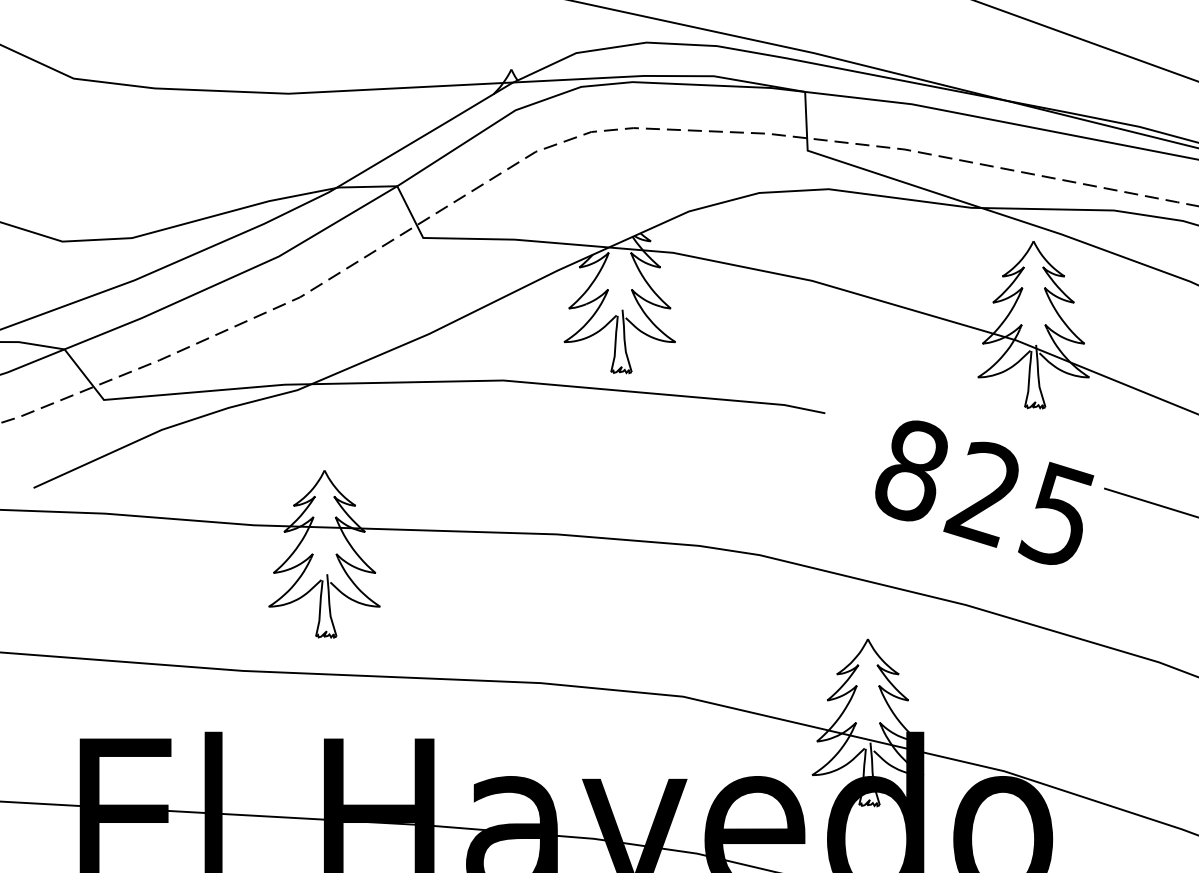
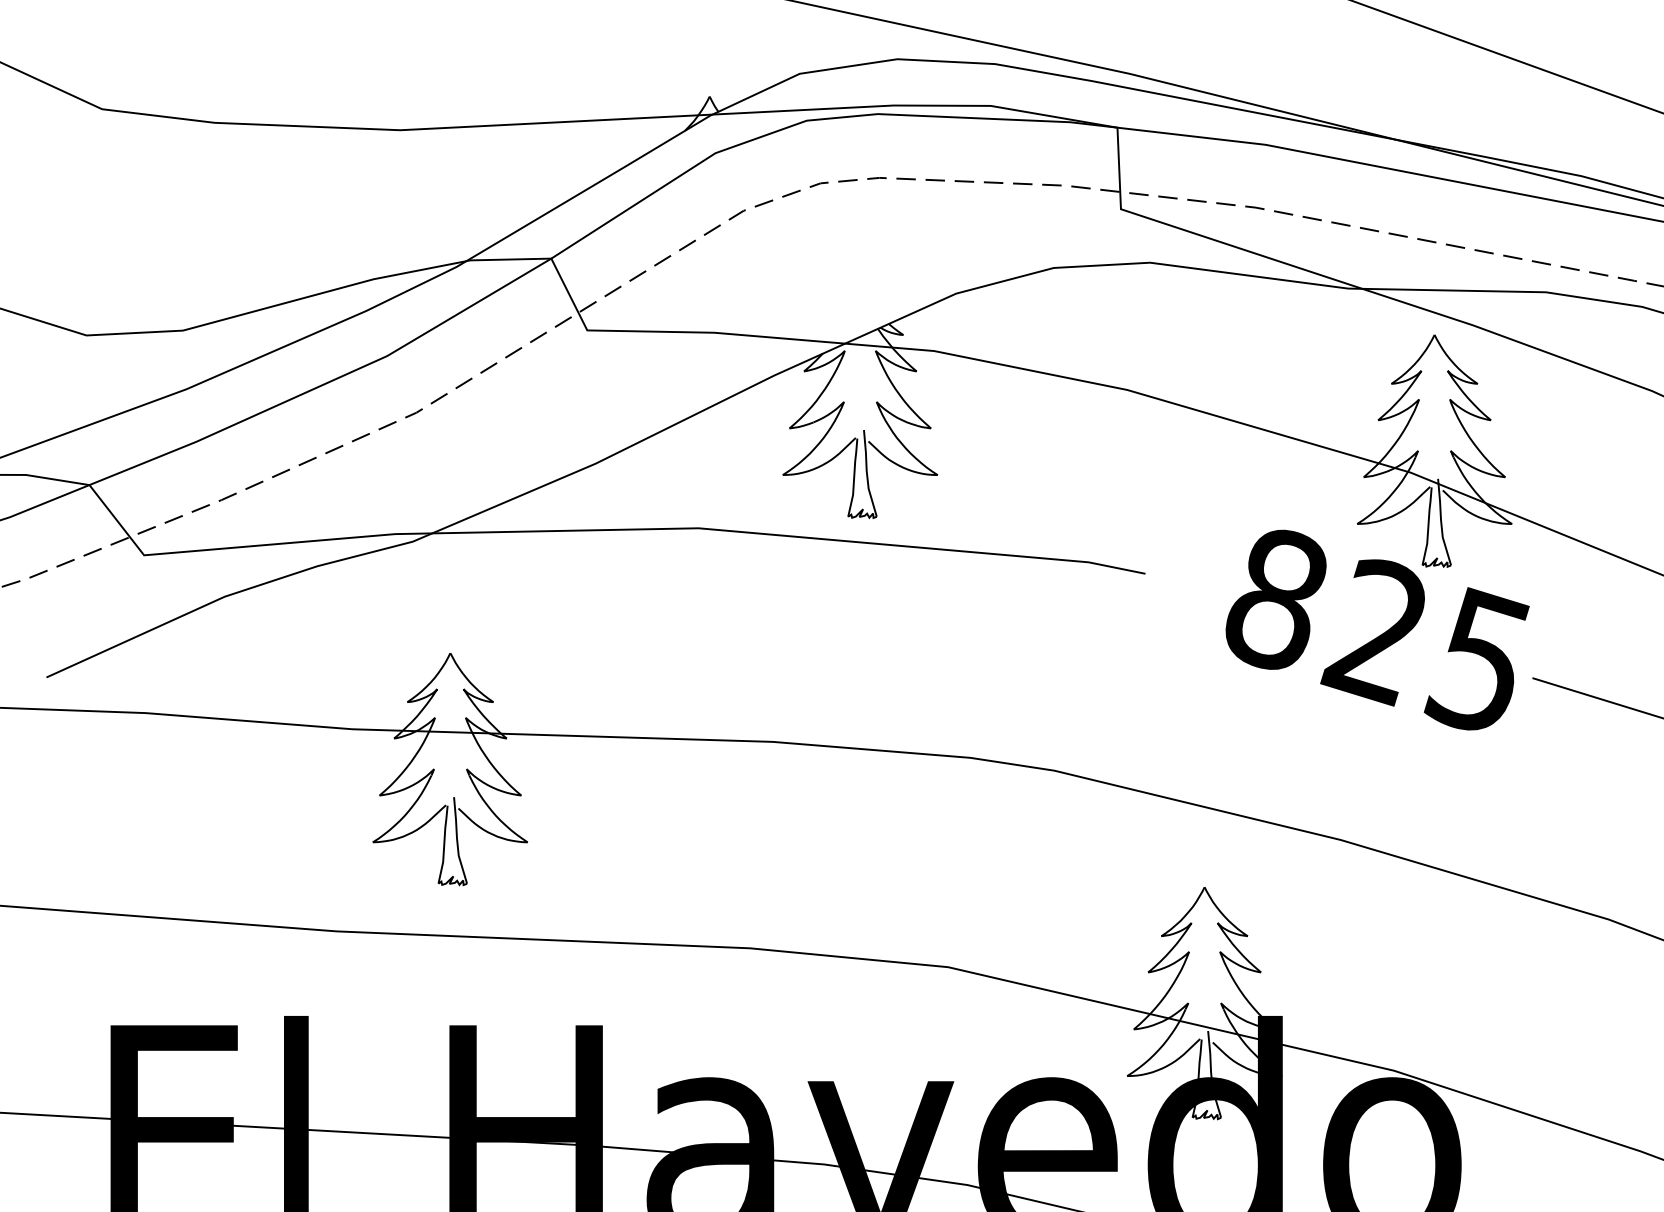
text: (984, 492) -> (1377, 629), moved

